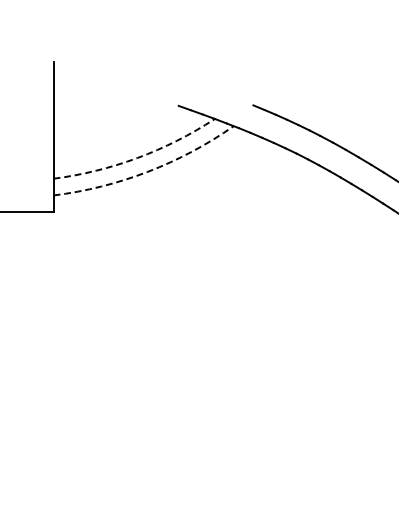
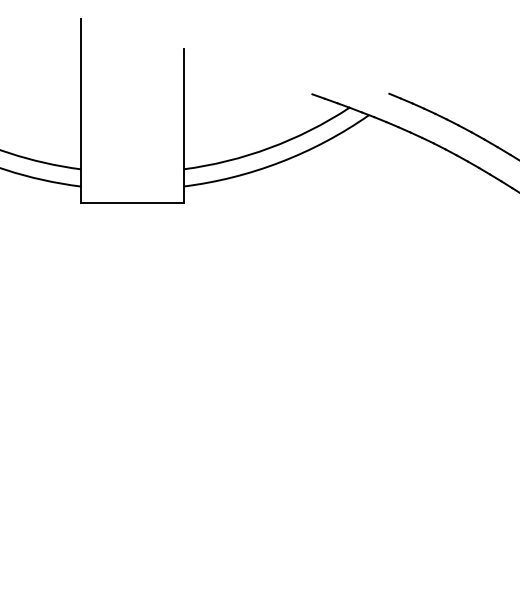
arc: (137, 158) -> (269, 148), dashed -> solid
arc: (147, 172) -> (280, 162), dashed -> solid

